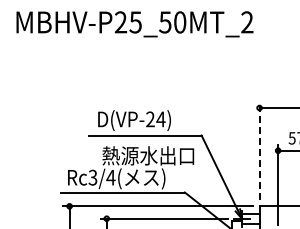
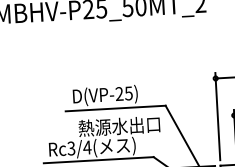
text: (160, 119) -> (128, 93), D(VP-24) -> D(VP-25)
line: (259, 150) -> (217, 116), dashed -> solid

